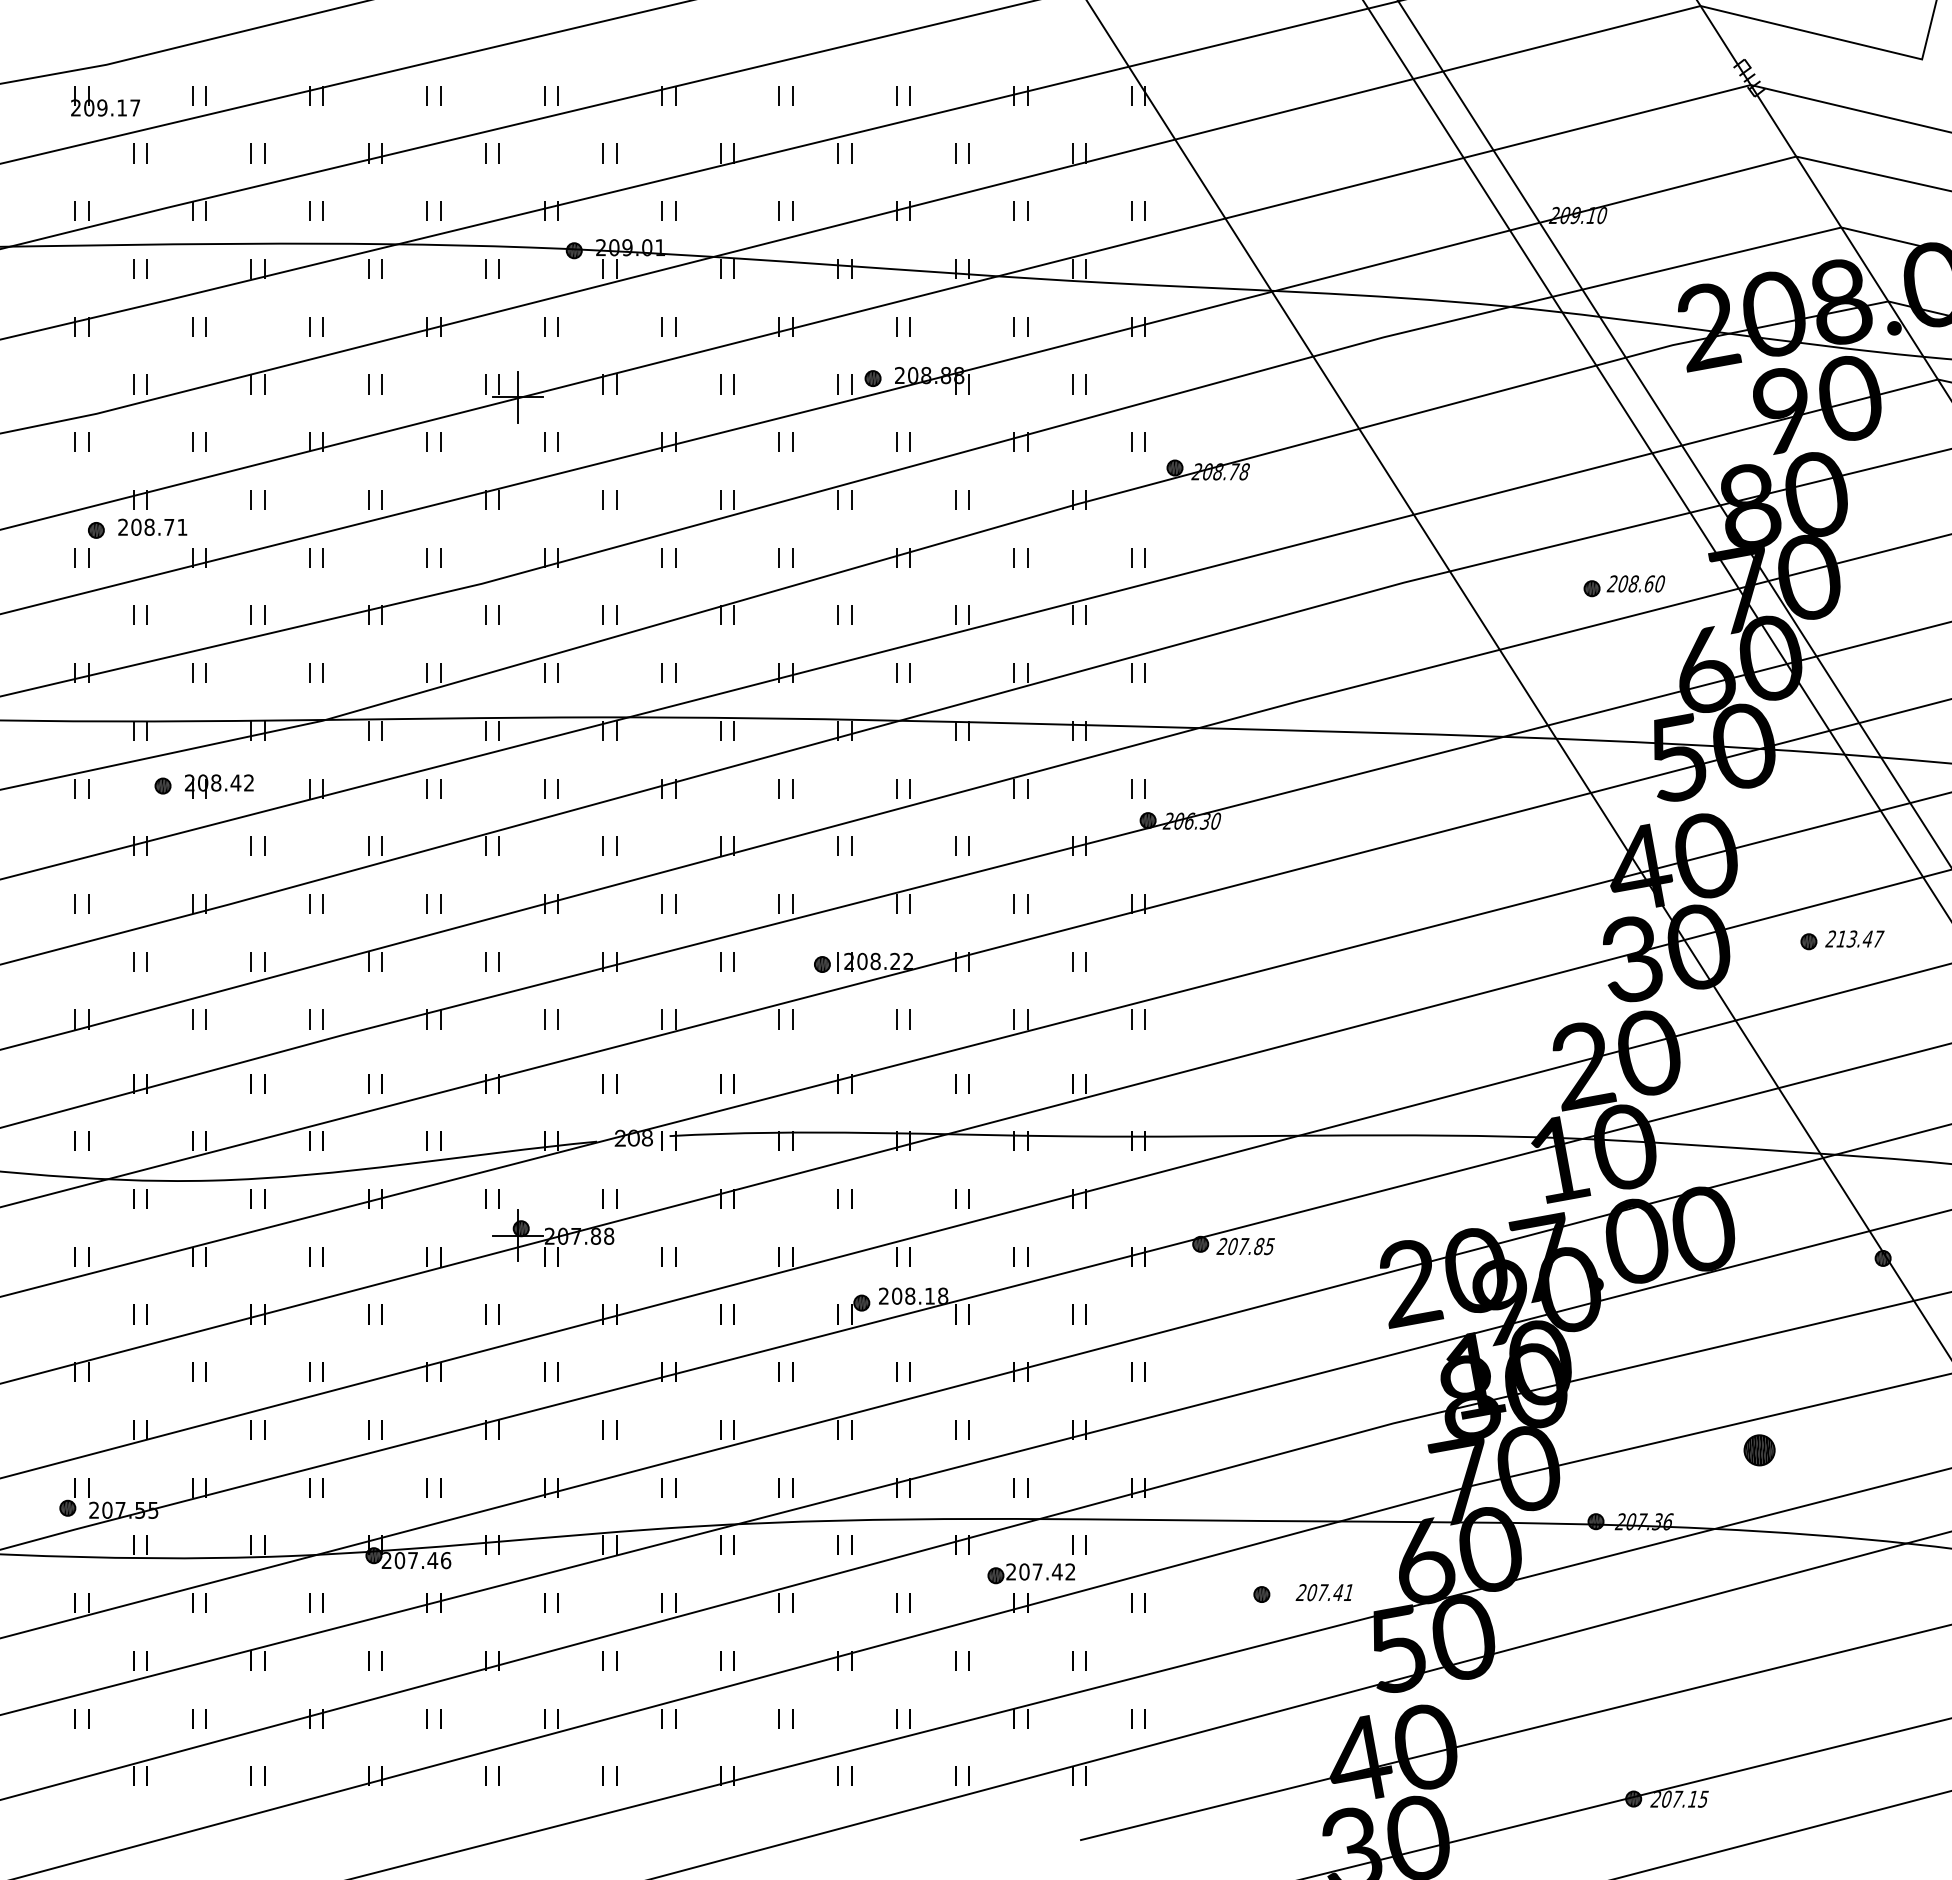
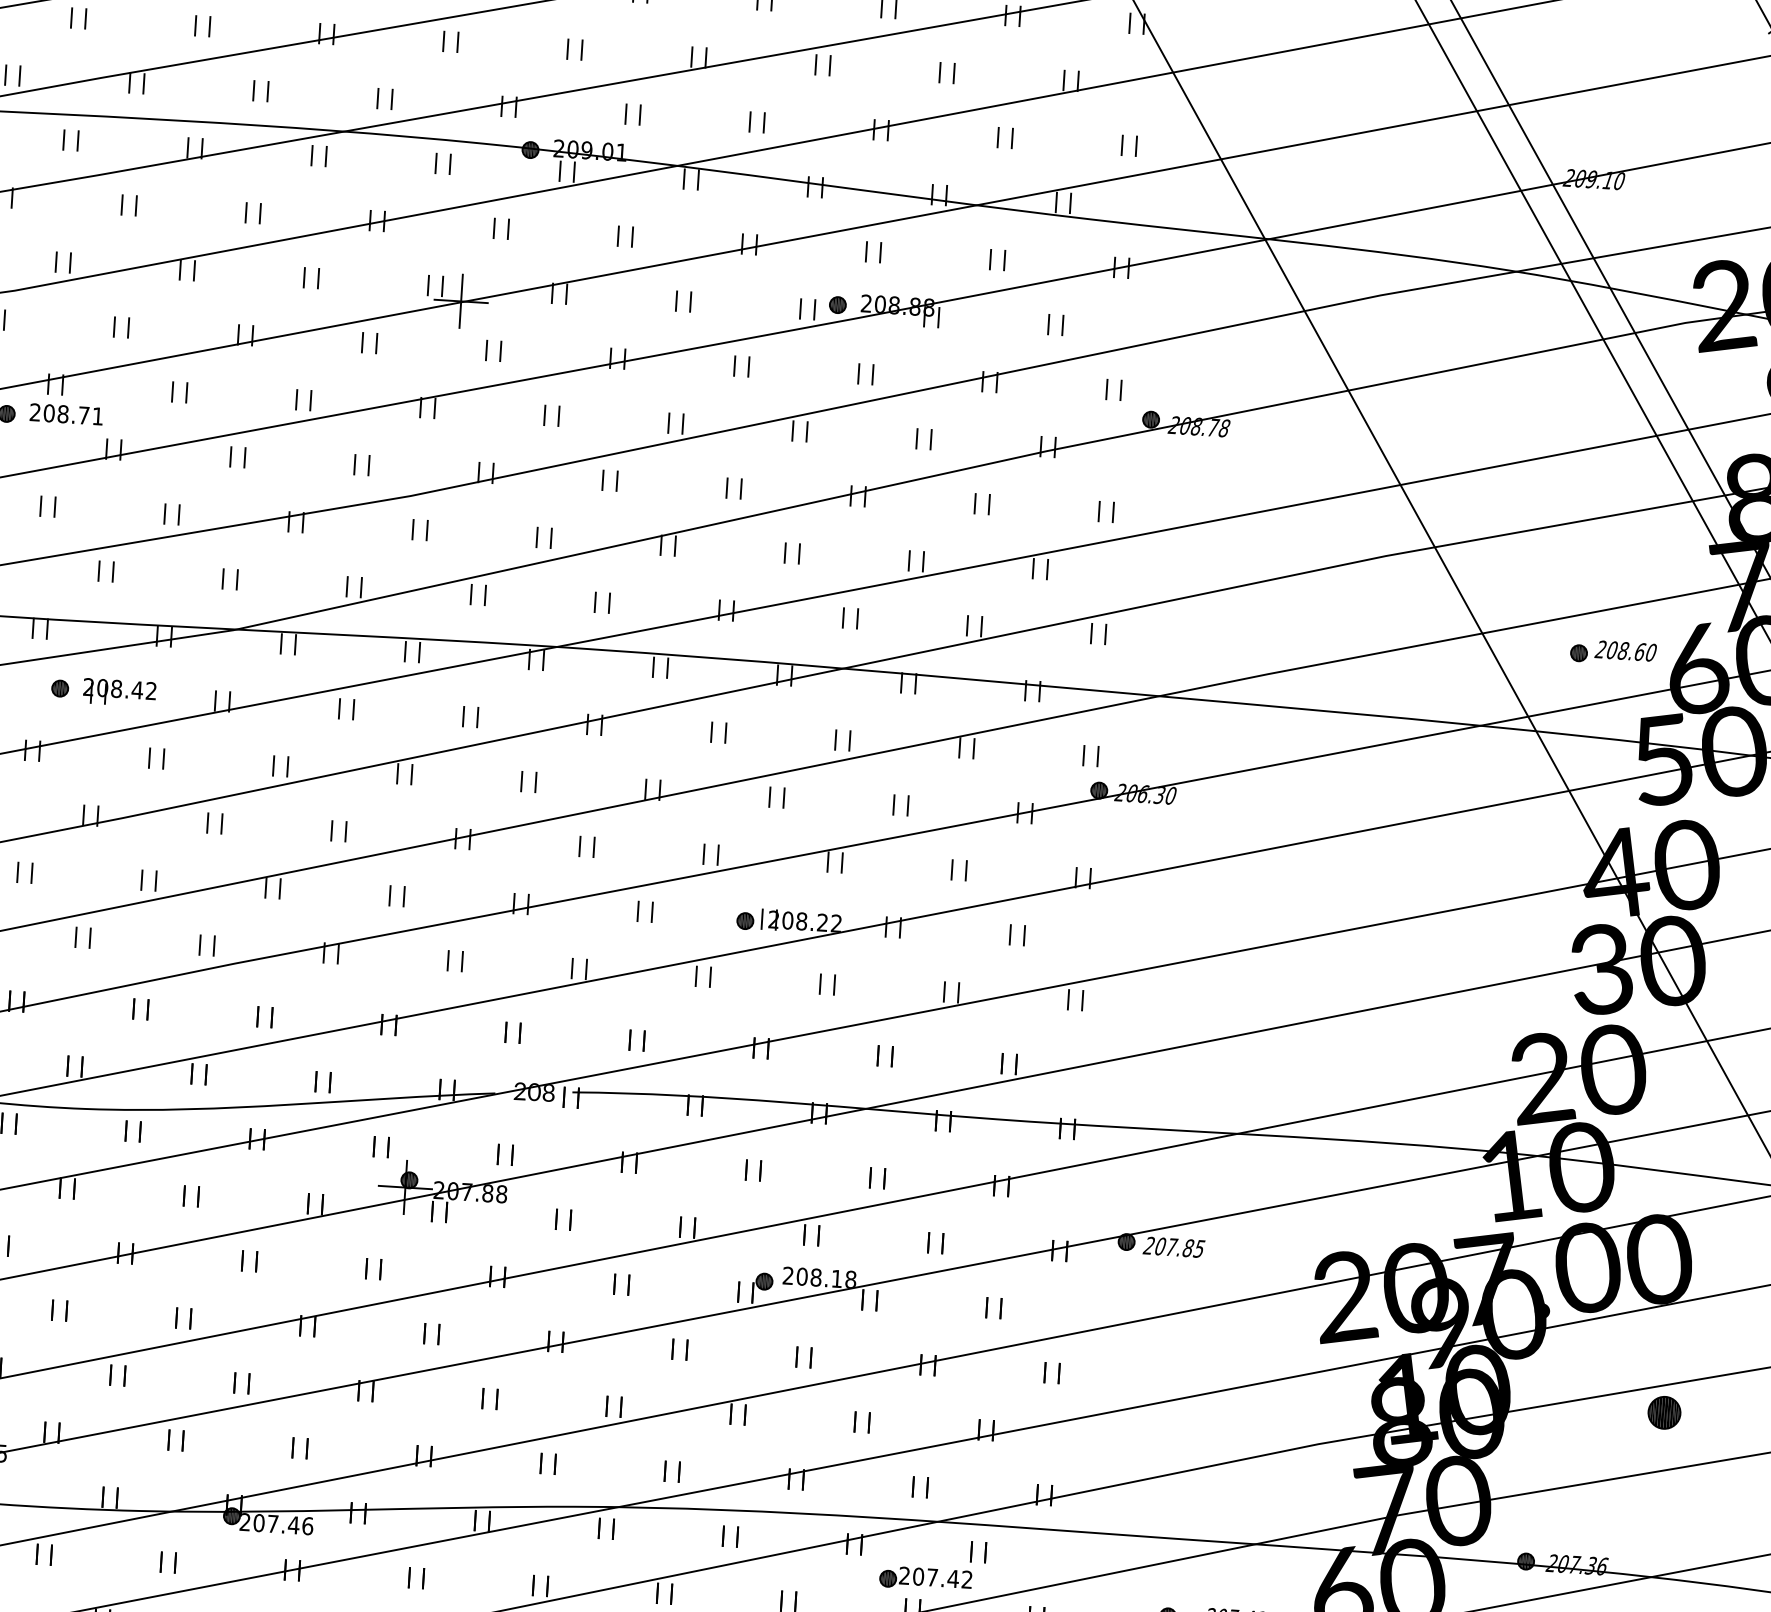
part: (1624, 586) -> (1613, 653), moved
part: (1759, 1450) -> (1664, 1412), moved

